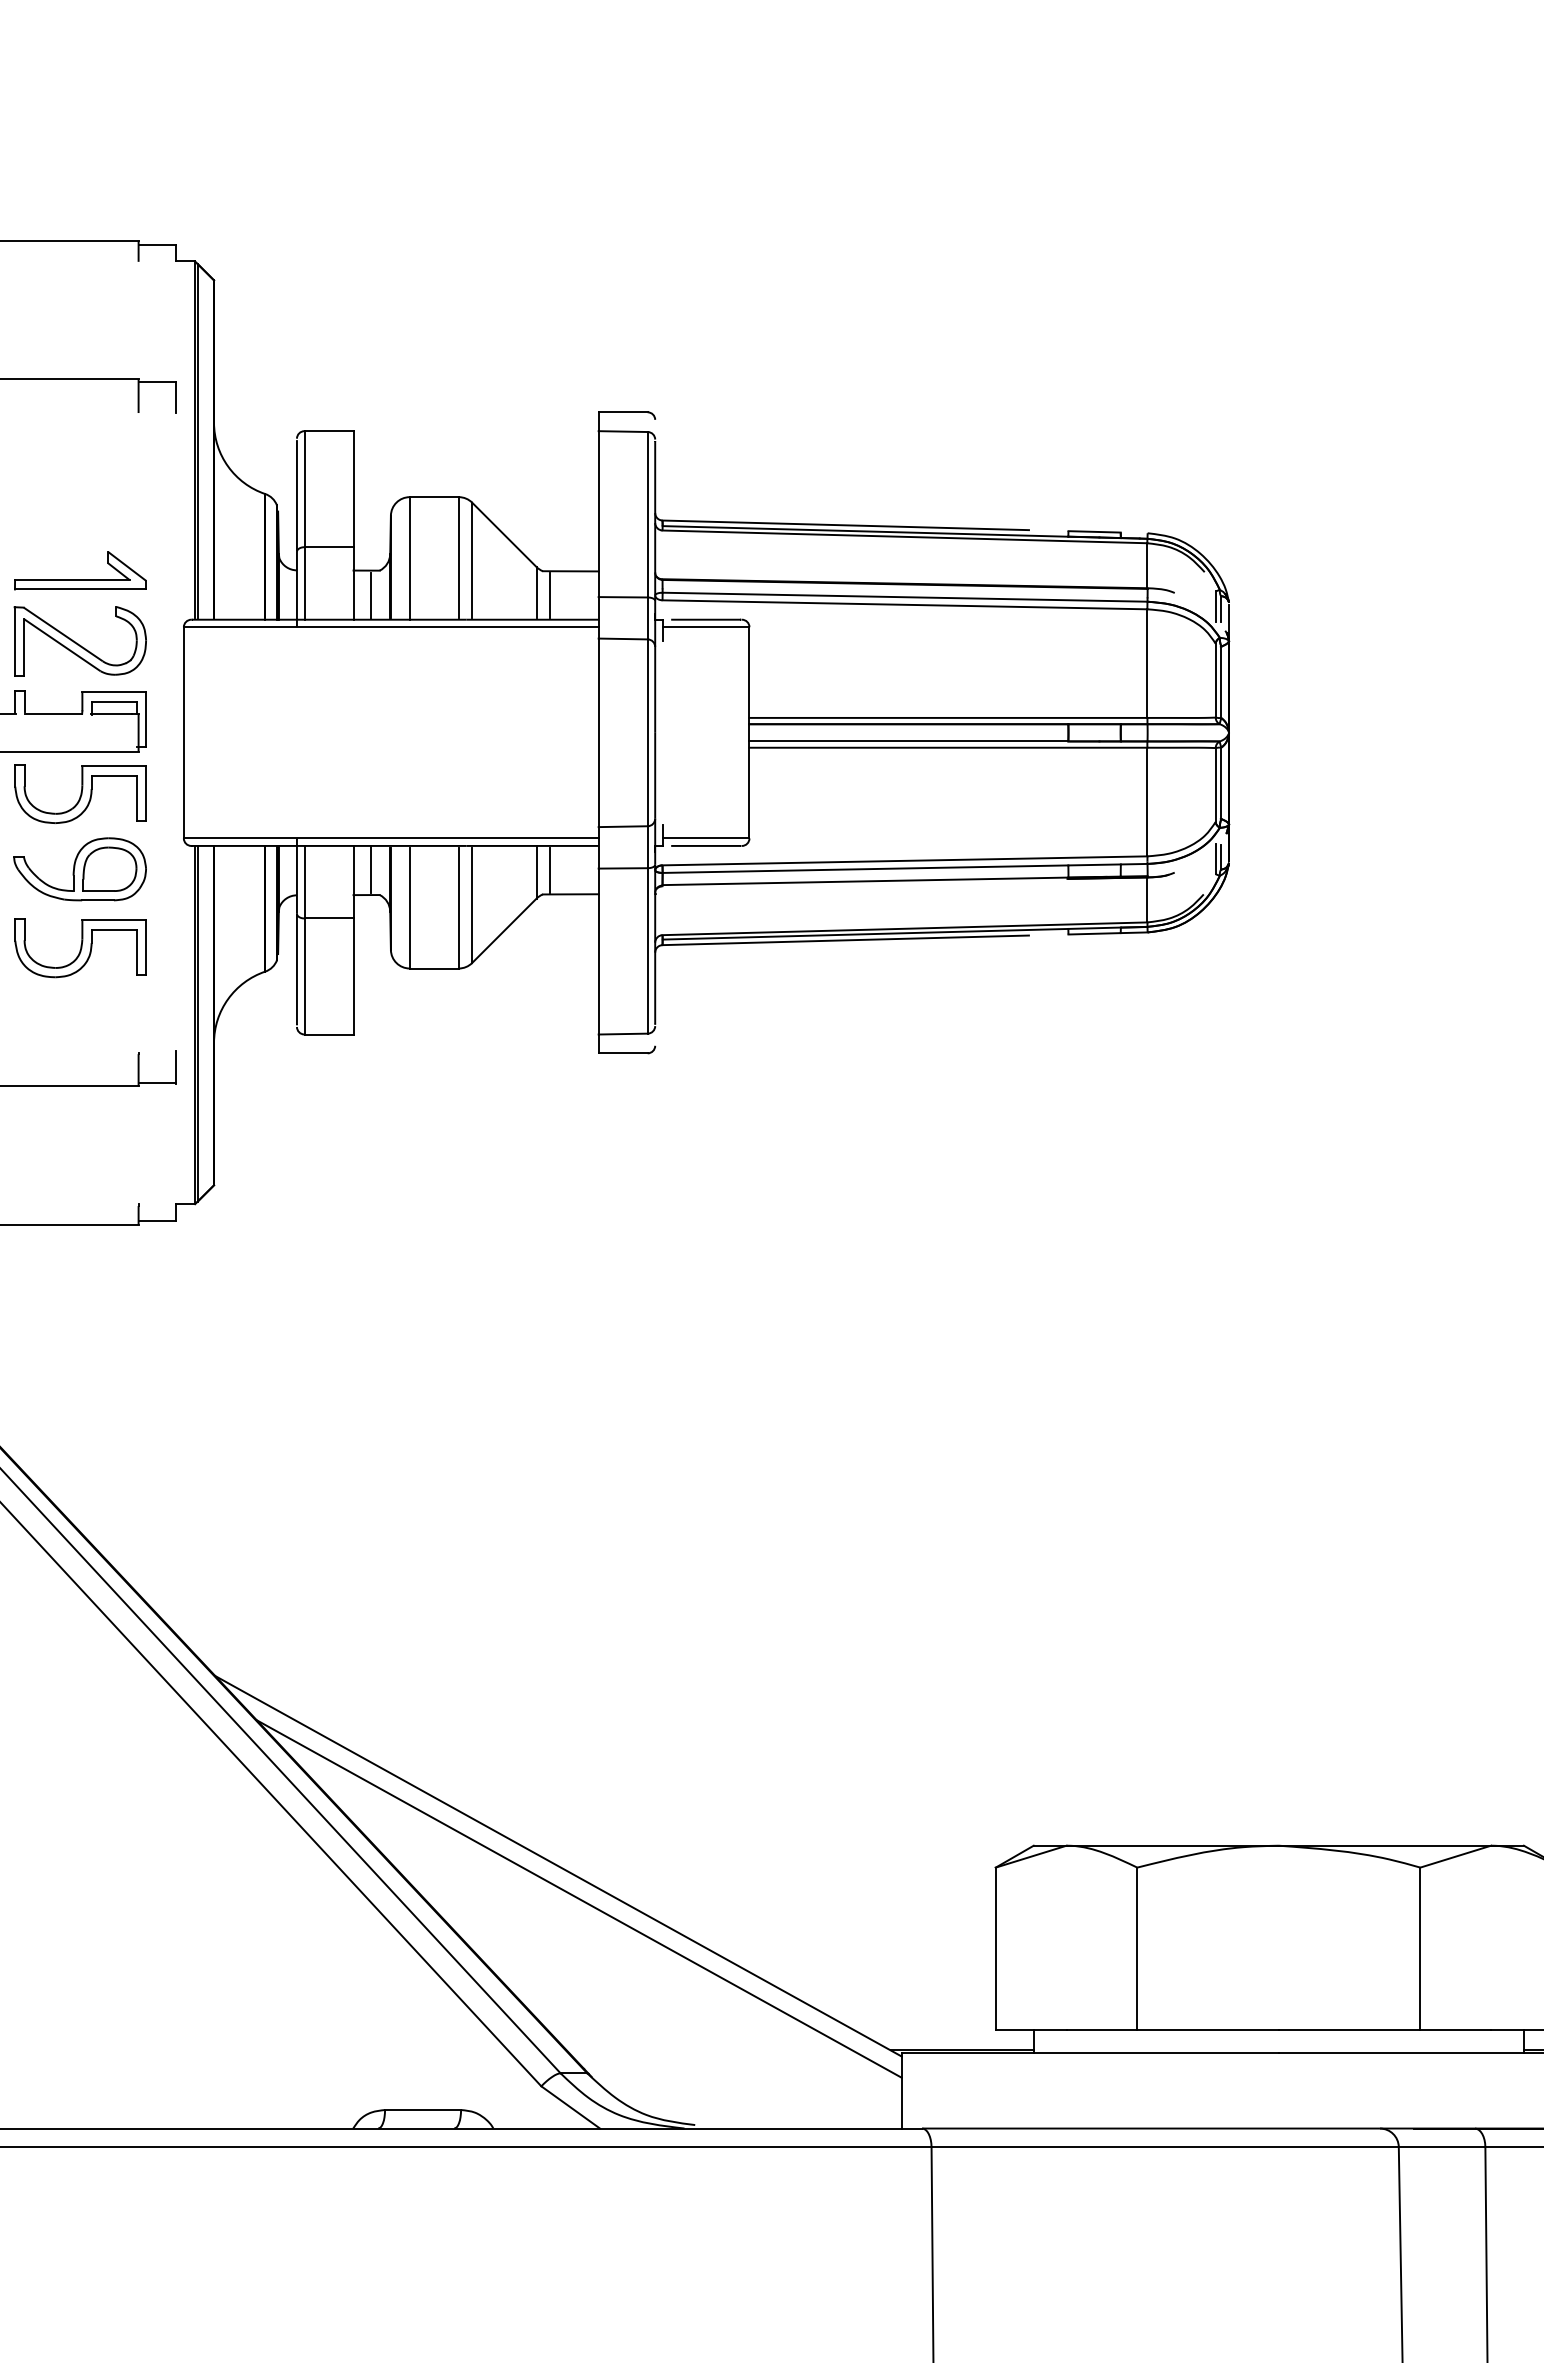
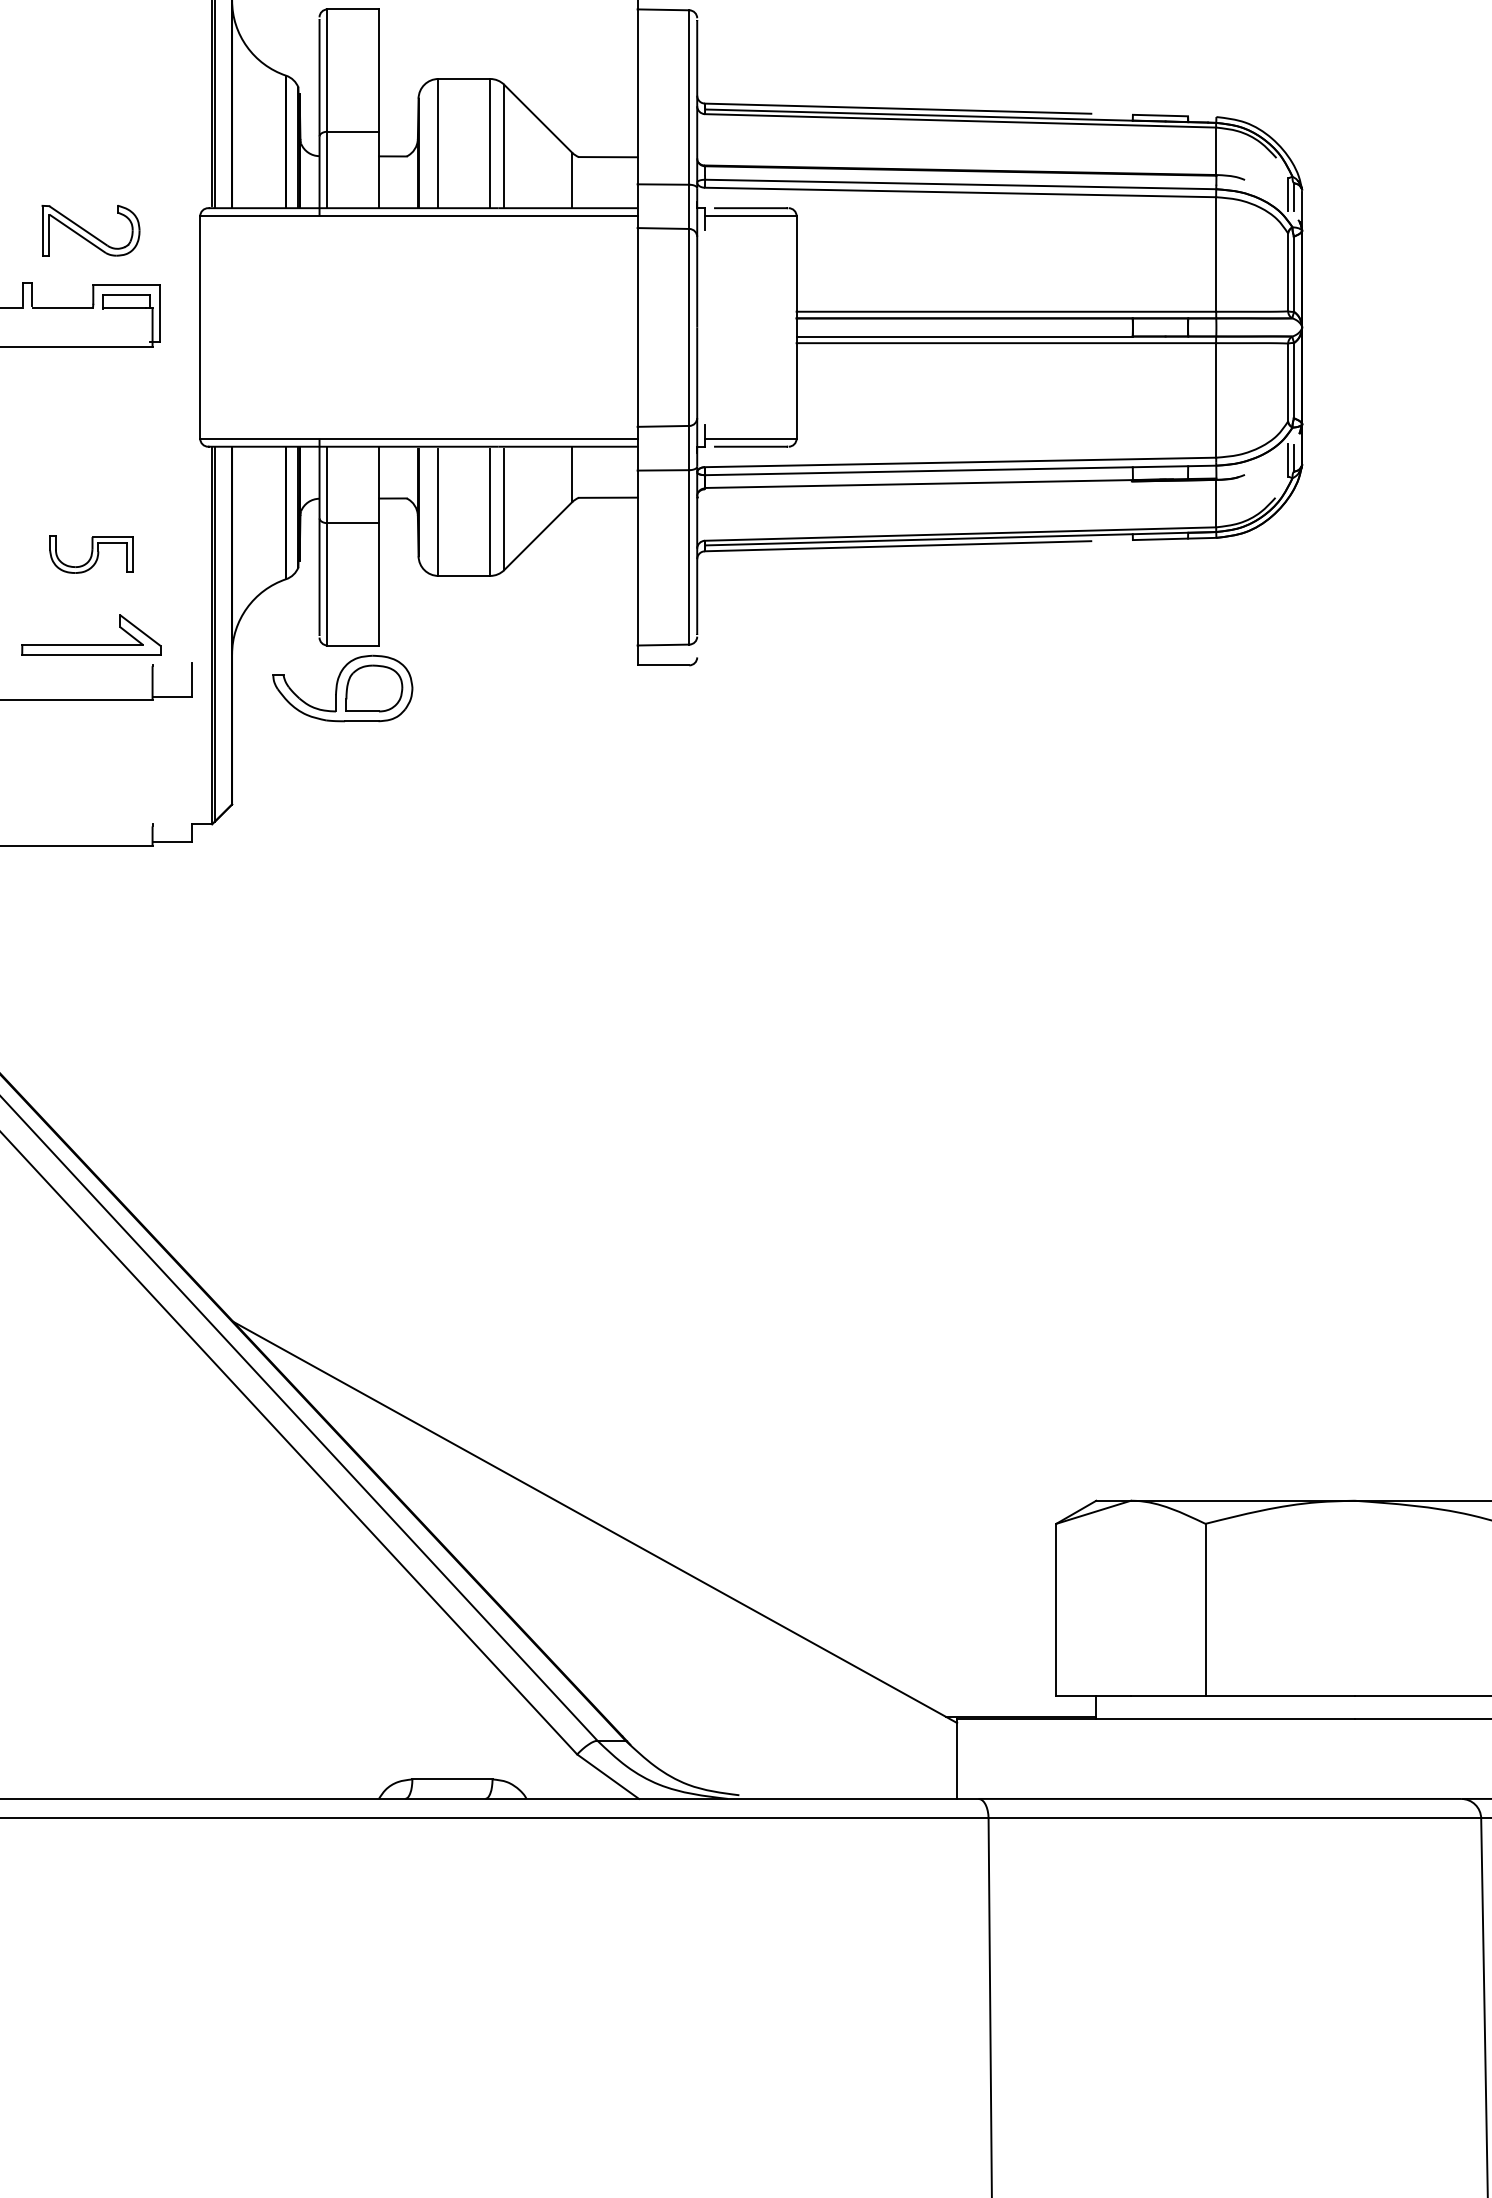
part: (80, 579) -> (91, 644), moved
line: (549, 594) -> (585, 181), removed
line: (371, 595) -> (398, 182), removed
part: (79, 641) -> (90, 231), size x0.7
part: (80, 793) -> (91, 391), removed
part: (79, 869) -> (342, 688), moved
line: (371, 869) -> (398, 471), removed
line: (549, 870) -> (585, 472), removed
part: (80, 948) -> (91, 554), size x0.6
line: (578, 1898) -> (616, 1556), removed

